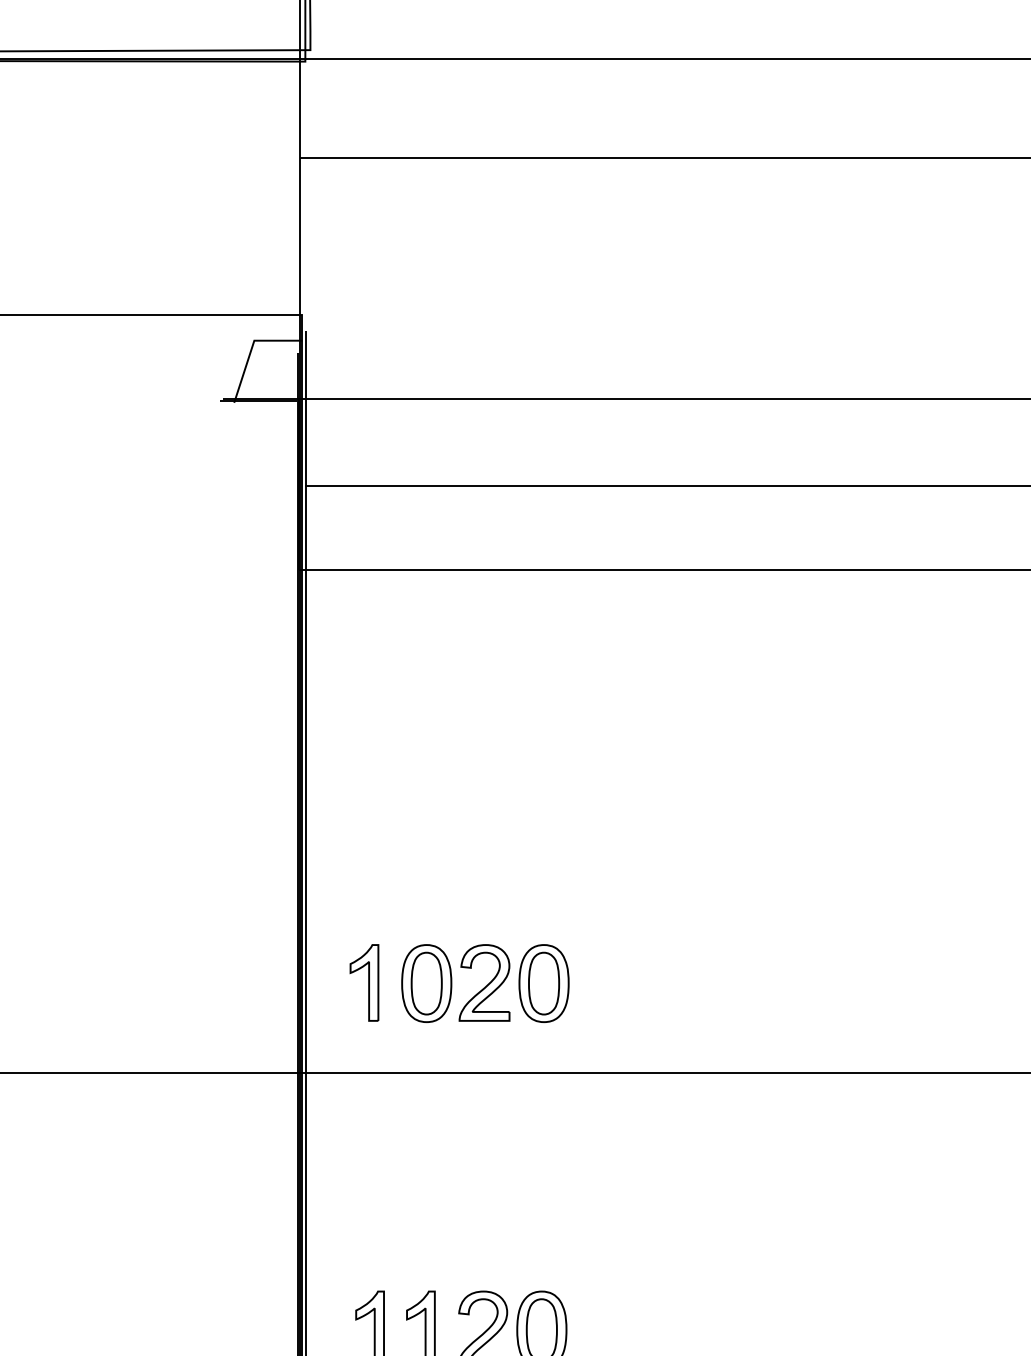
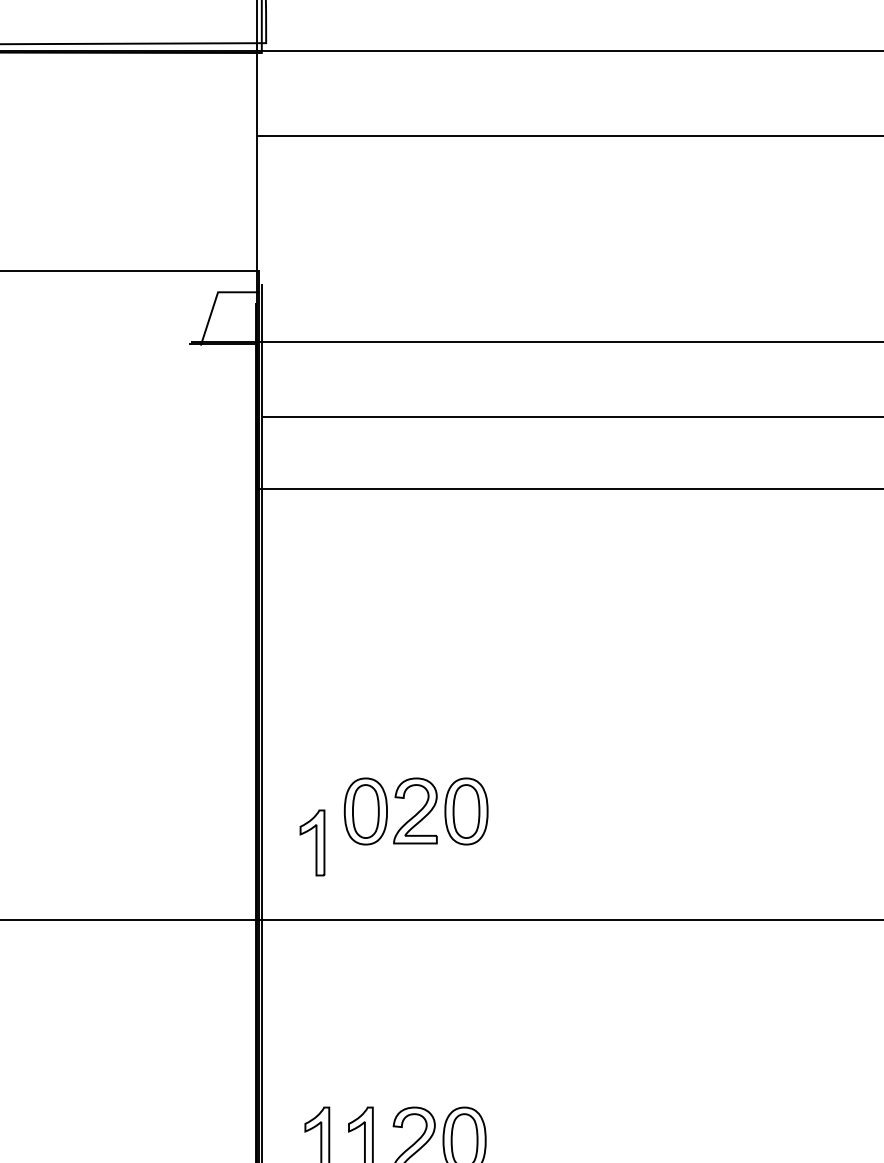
part: (484, 983) -> (415, 811), moved

